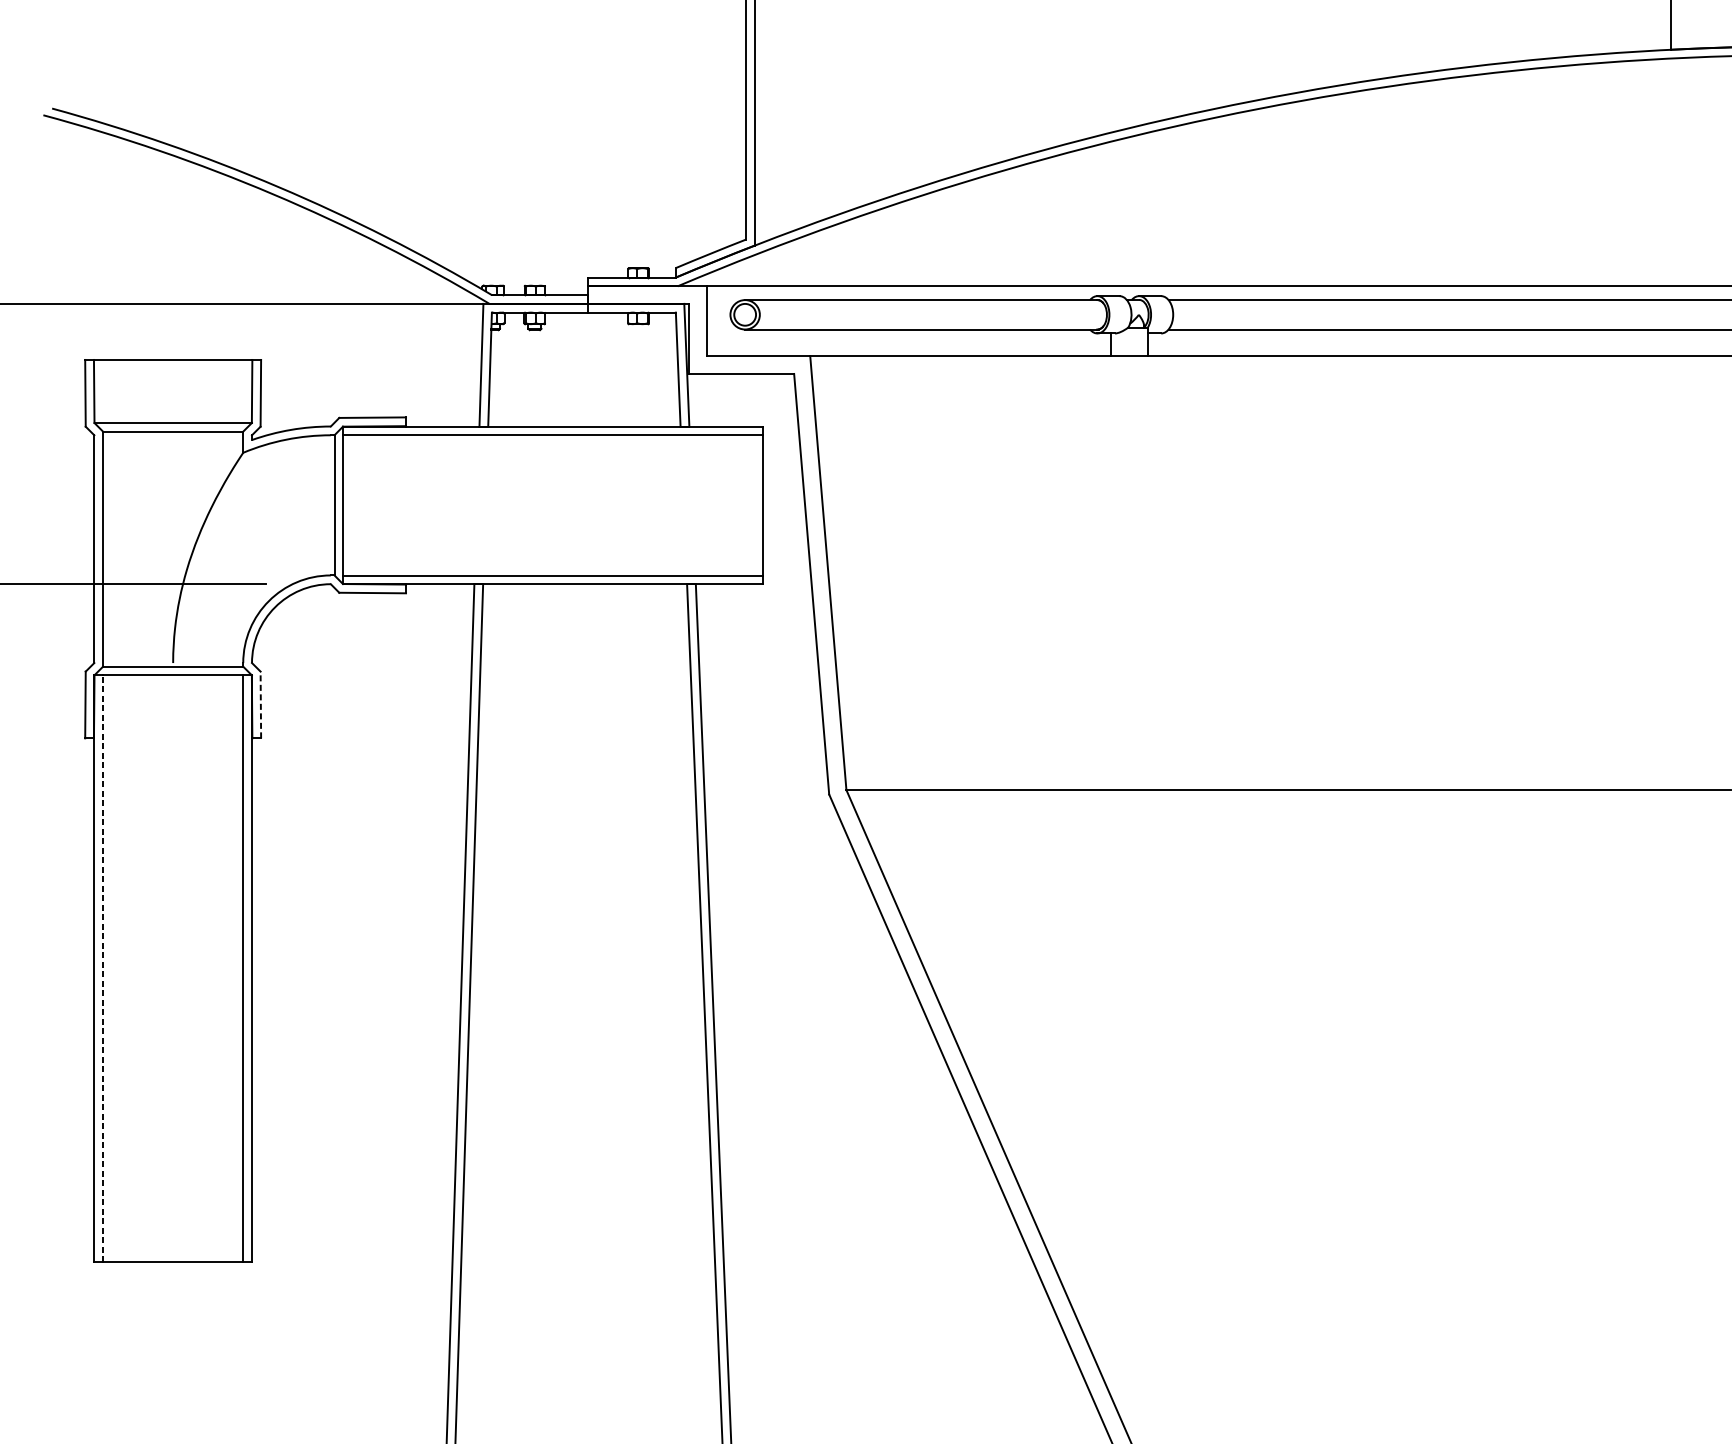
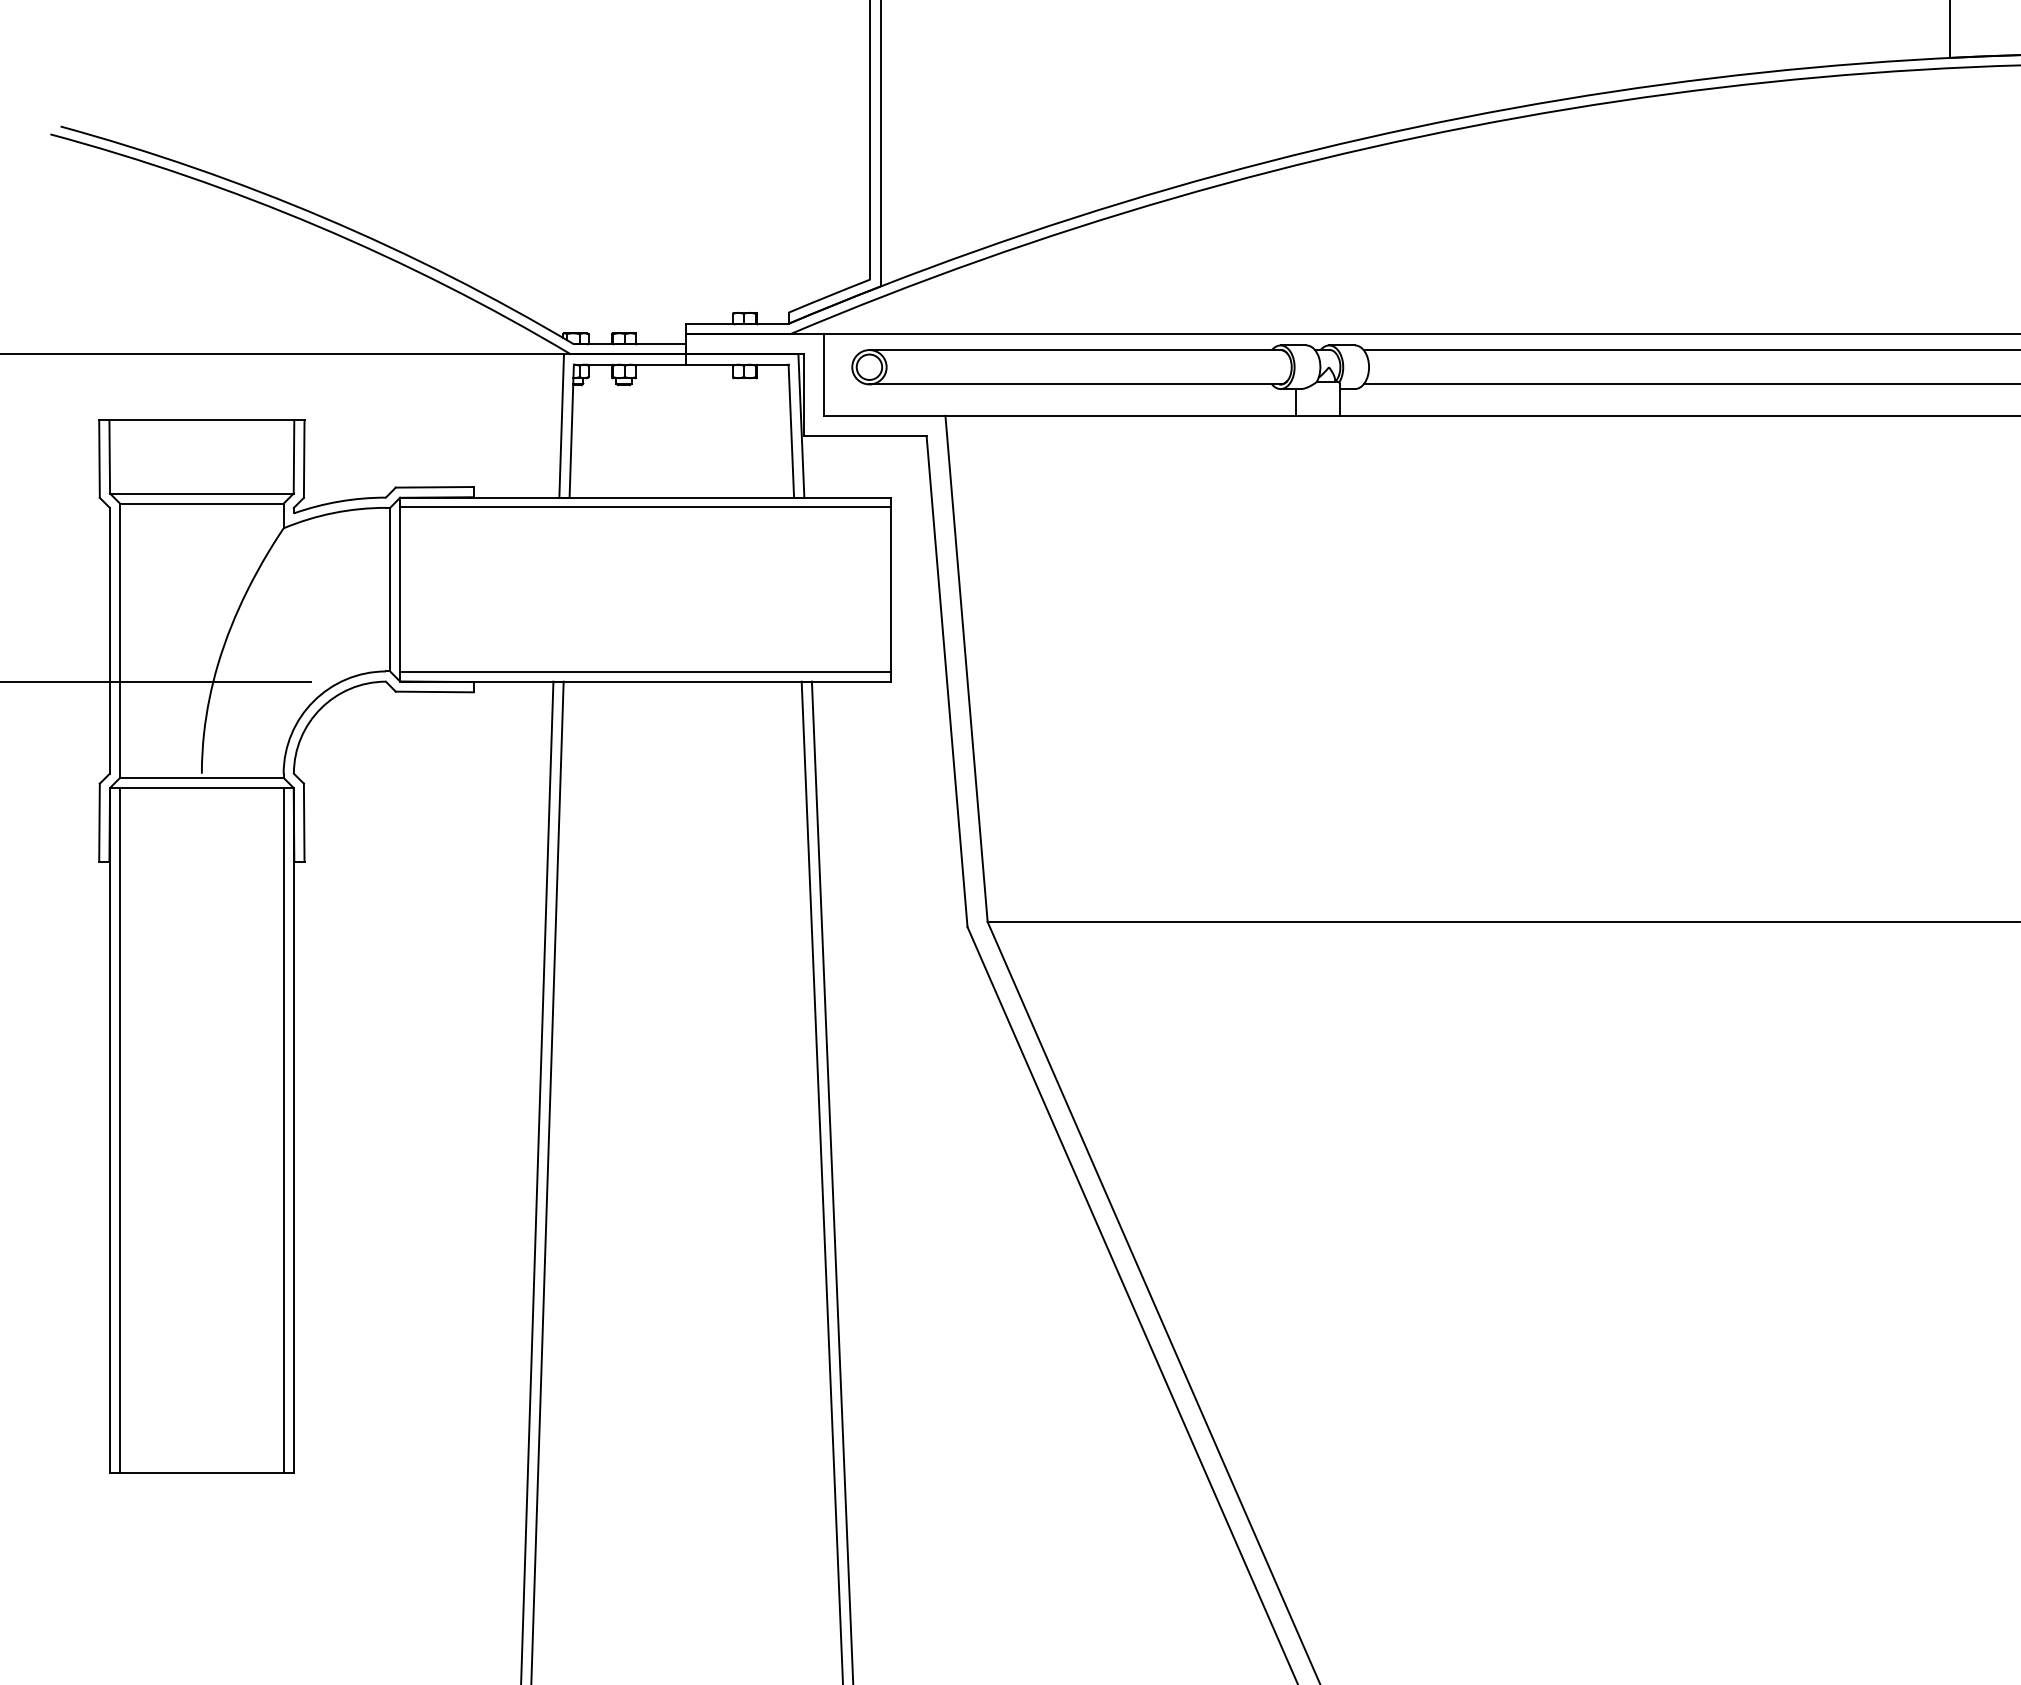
line: (261, 704) -> (304, 822), dashed -> solid
line: (103, 968) -> (120, 1130), dashed -> solid

